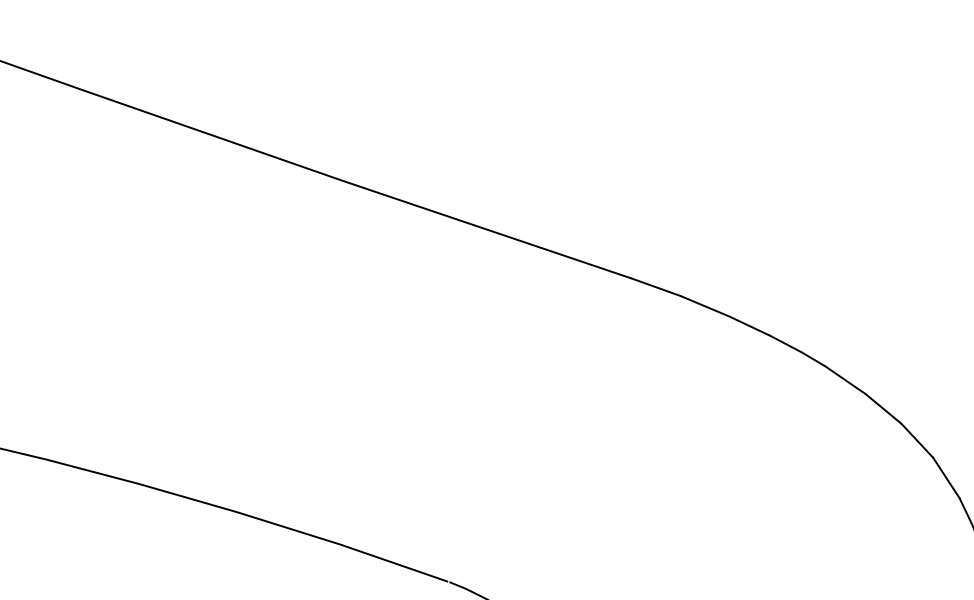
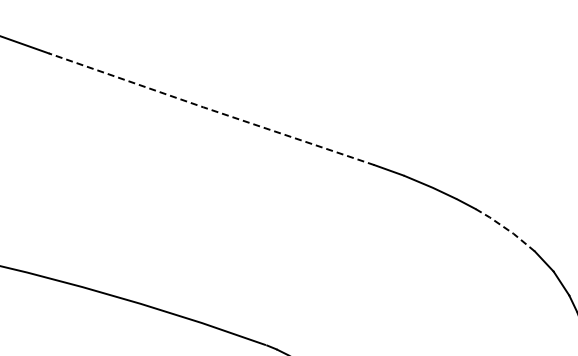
line: (354, 184) -> (210, 109), solid -> dashed
line: (853, 385) -> (506, 228), solid -> dashed

